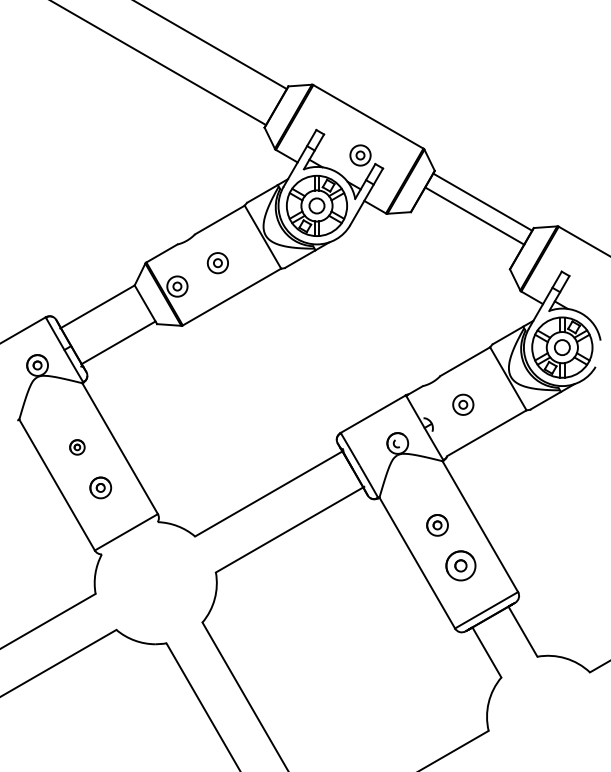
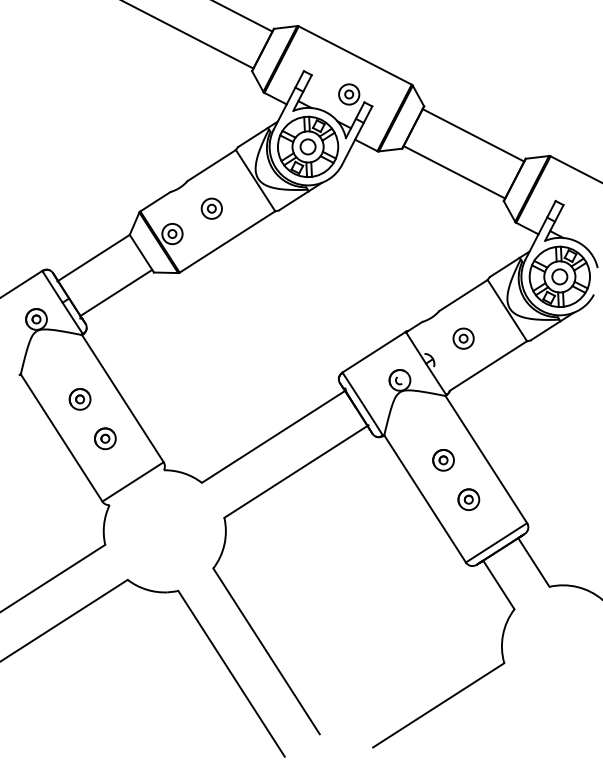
line: (474, 215) -> (453, 171), moved
part: (77, 447) -> (80, 399), size x1.43
part: (460, 565) -> (468, 499), size x0.71

